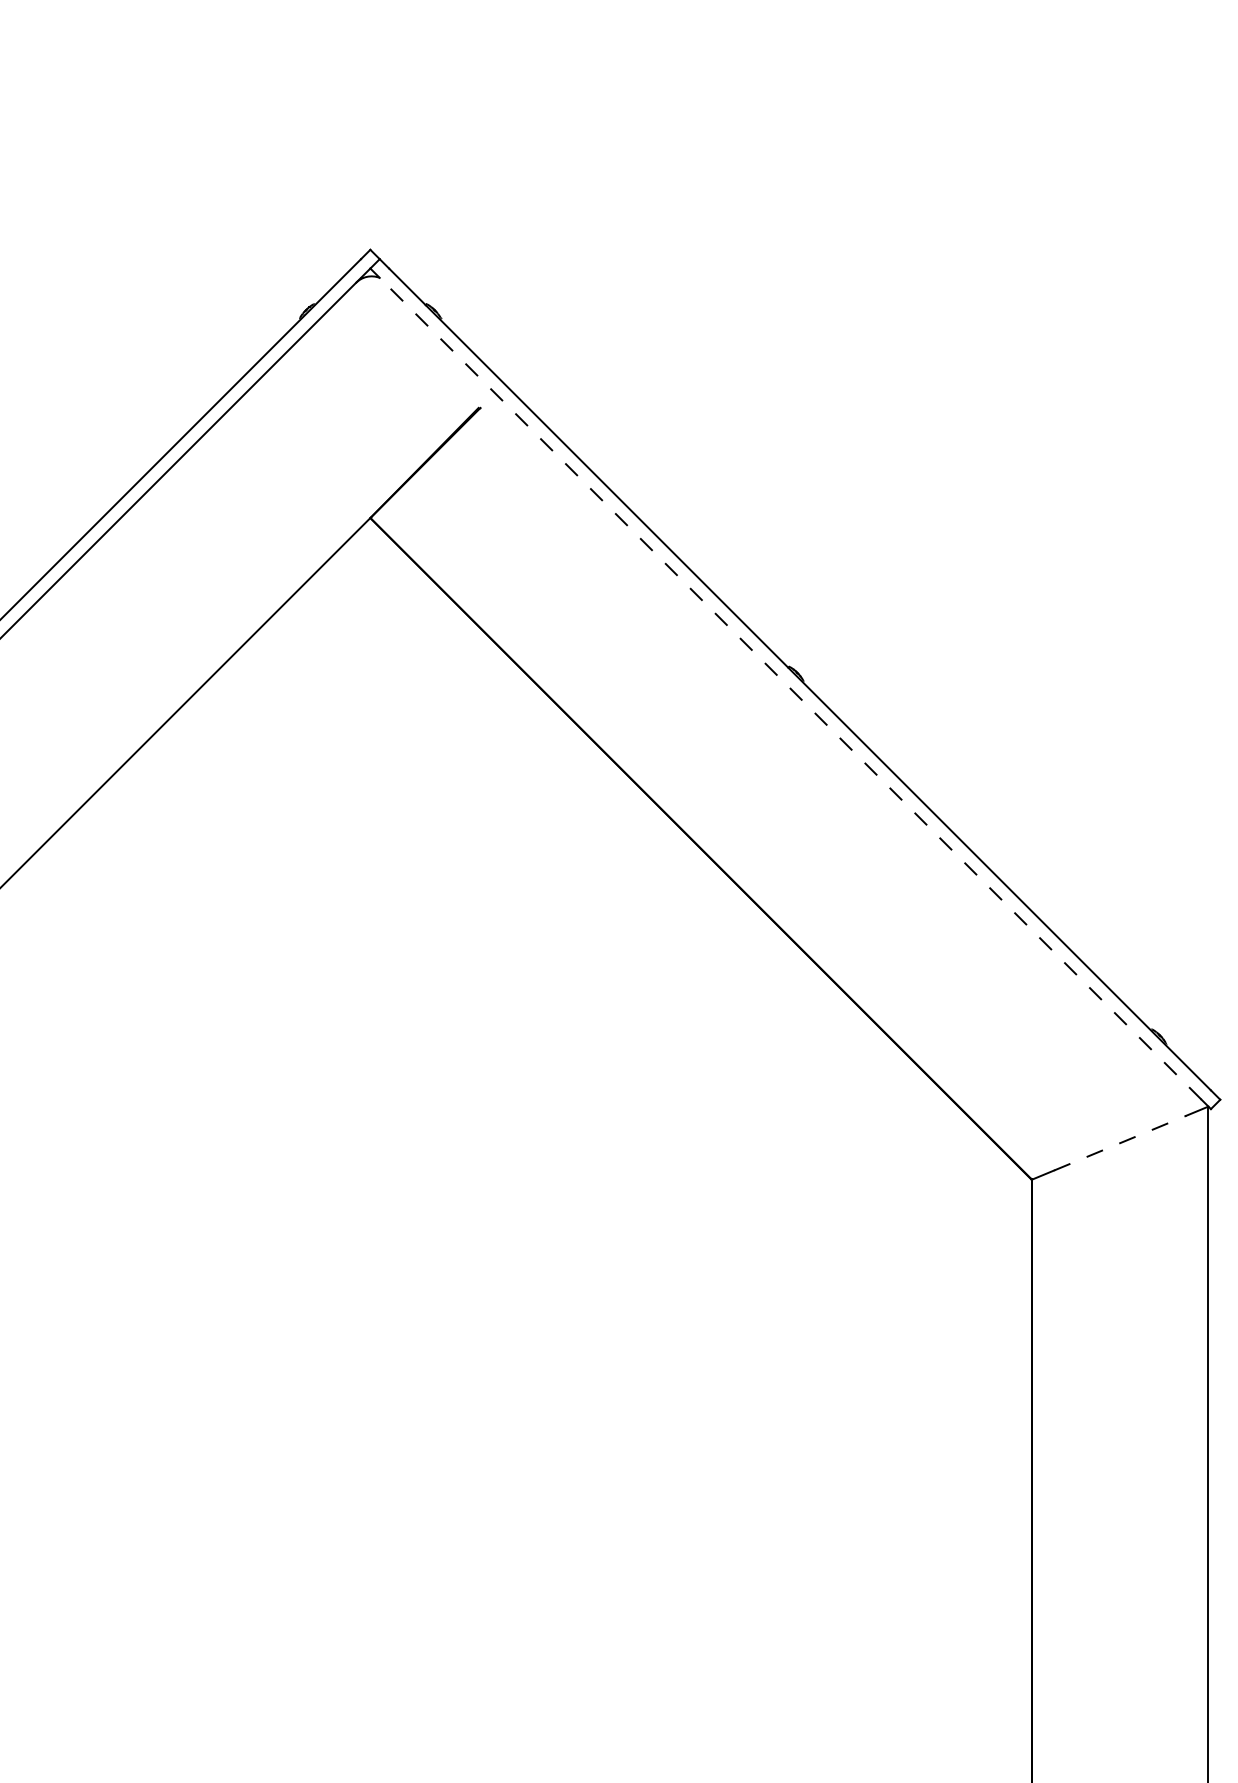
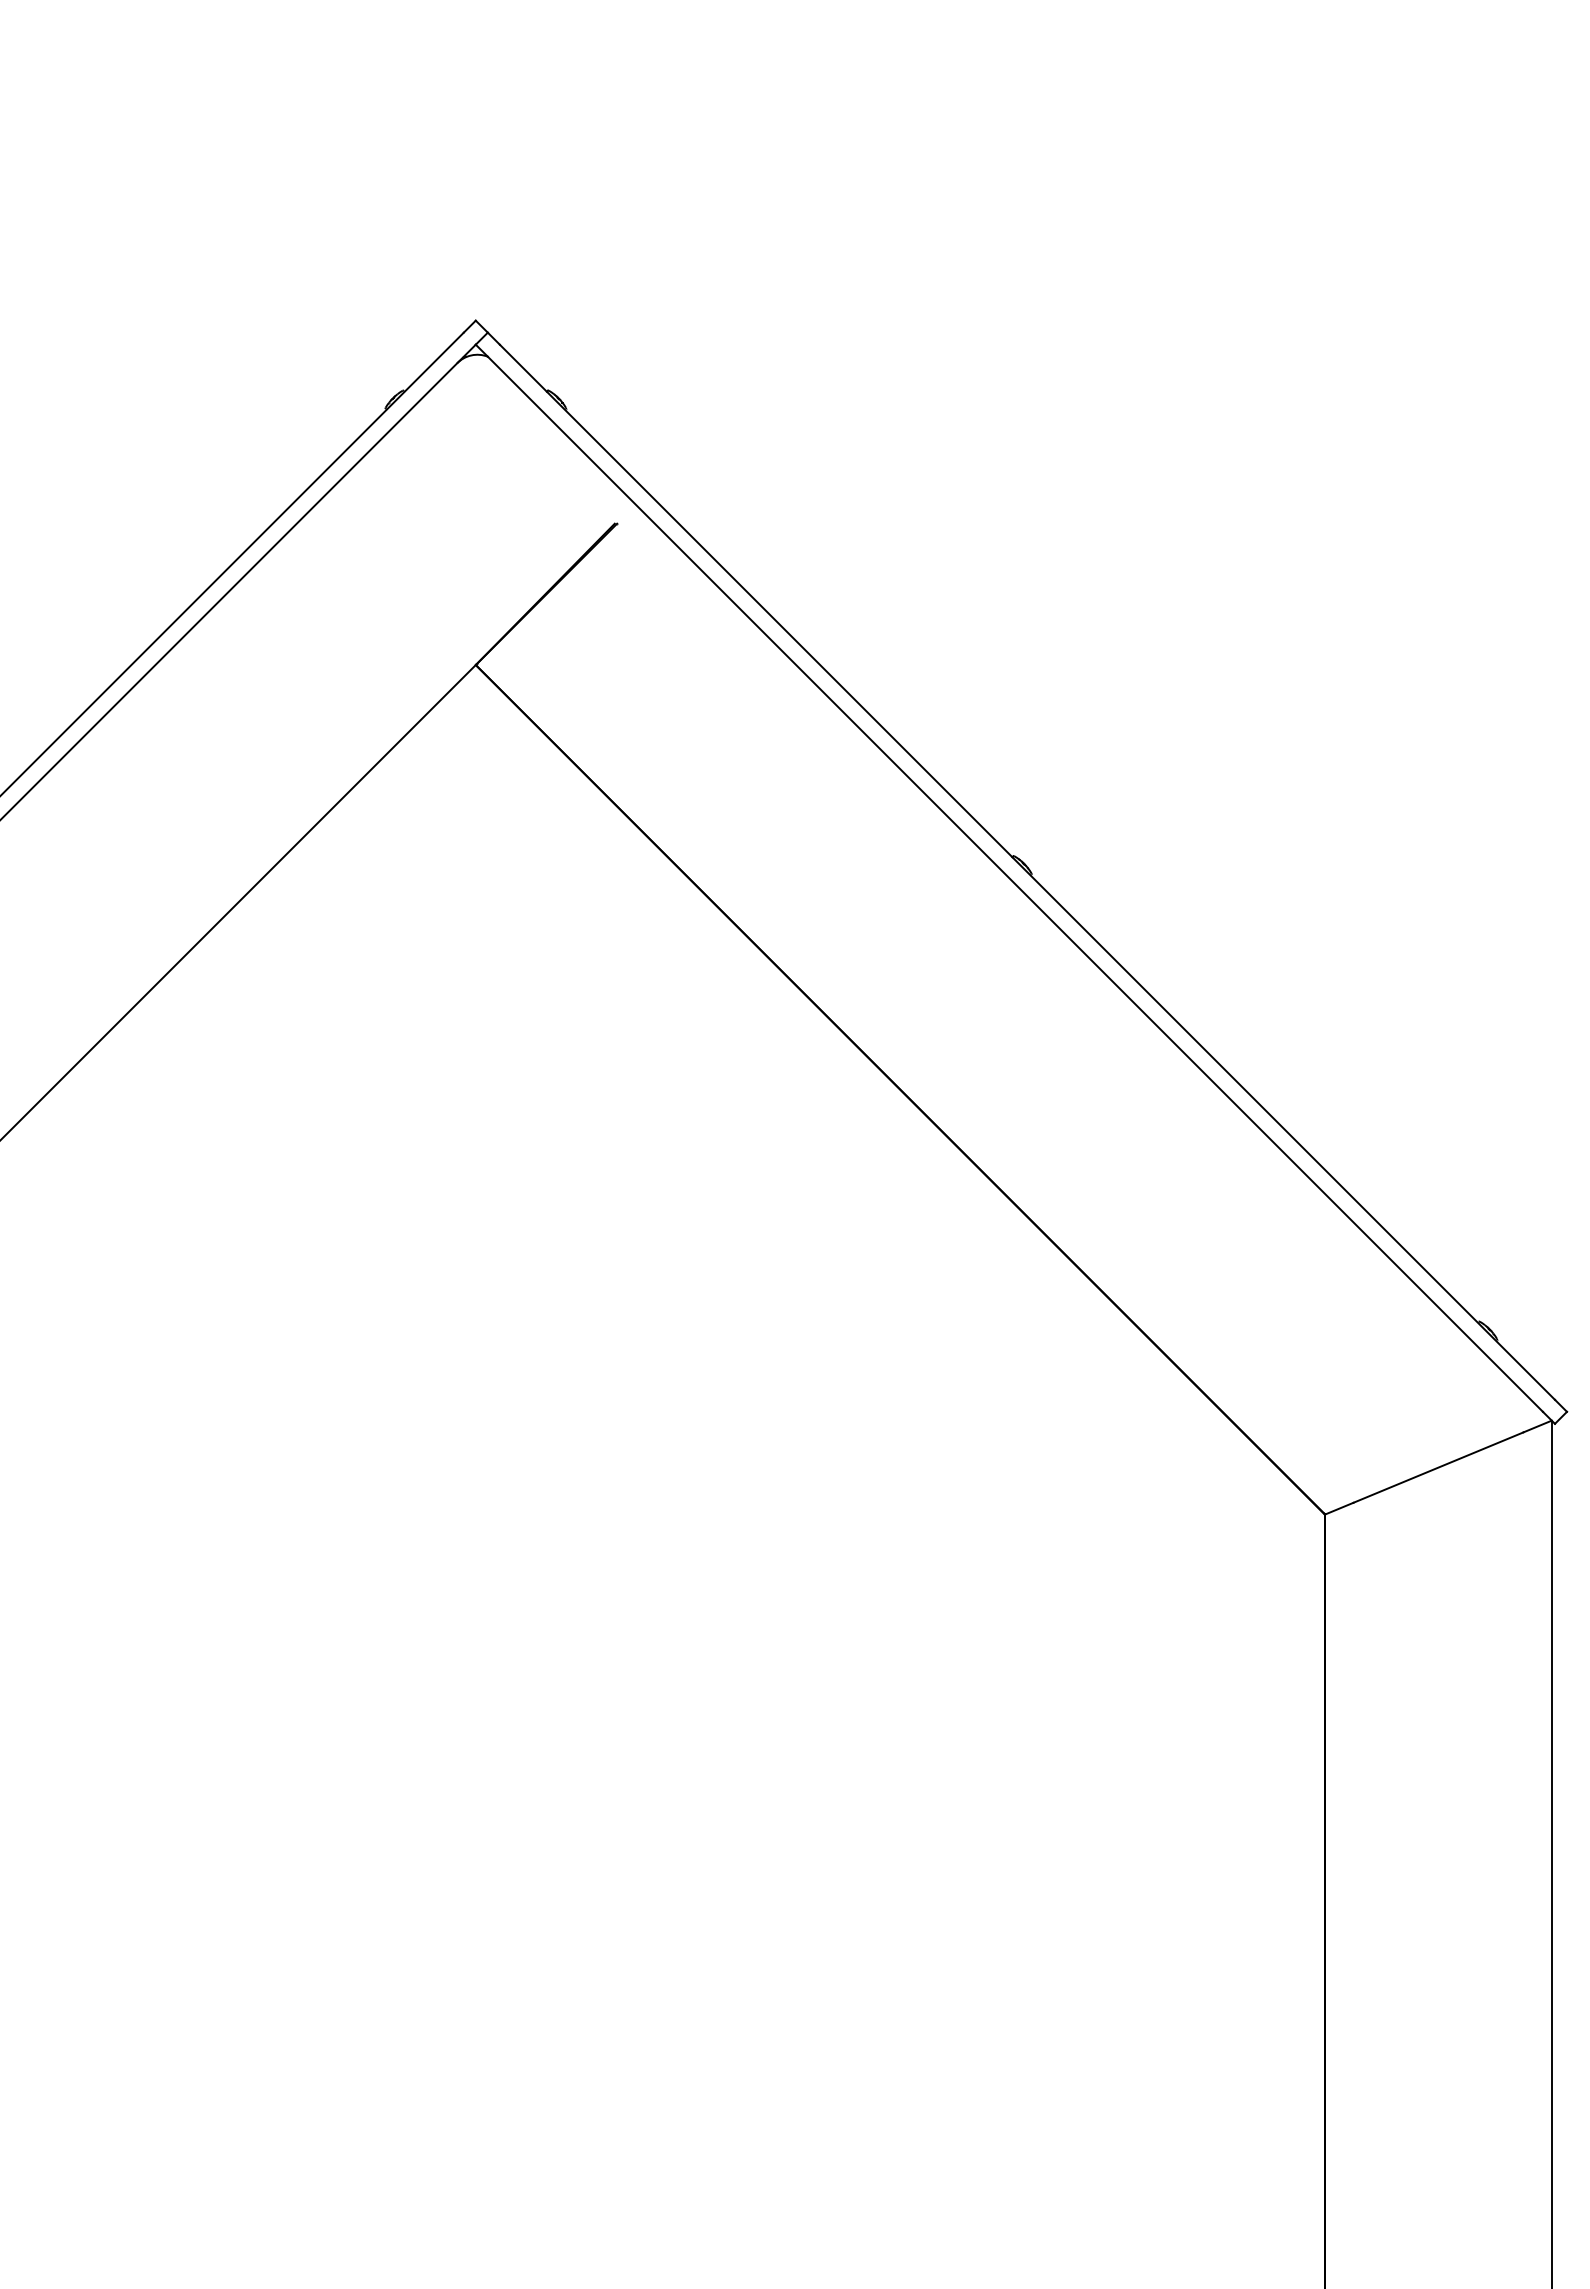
line: (790, 688) -> (1015, 883), dashed -> solid
line: (1120, 1143) -> (1438, 1467), dashed -> solid

